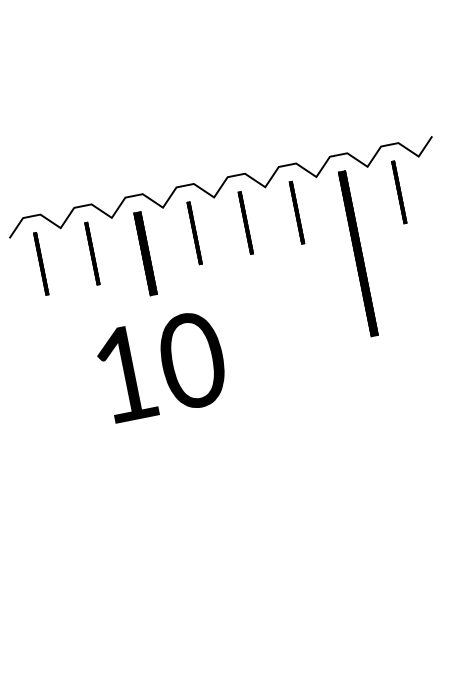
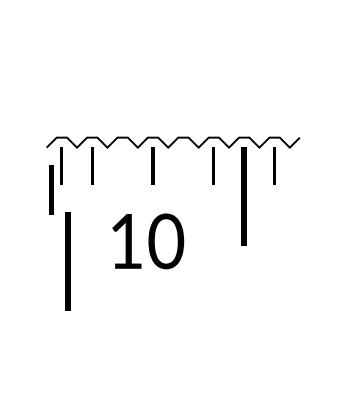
line: (245, 222) -> (183, 165), removed
line: (145, 252) -> (51, 189), moved
text: (162, 366) -> (148, 241), moved
part: (82, 422) -> (67, 261), added

